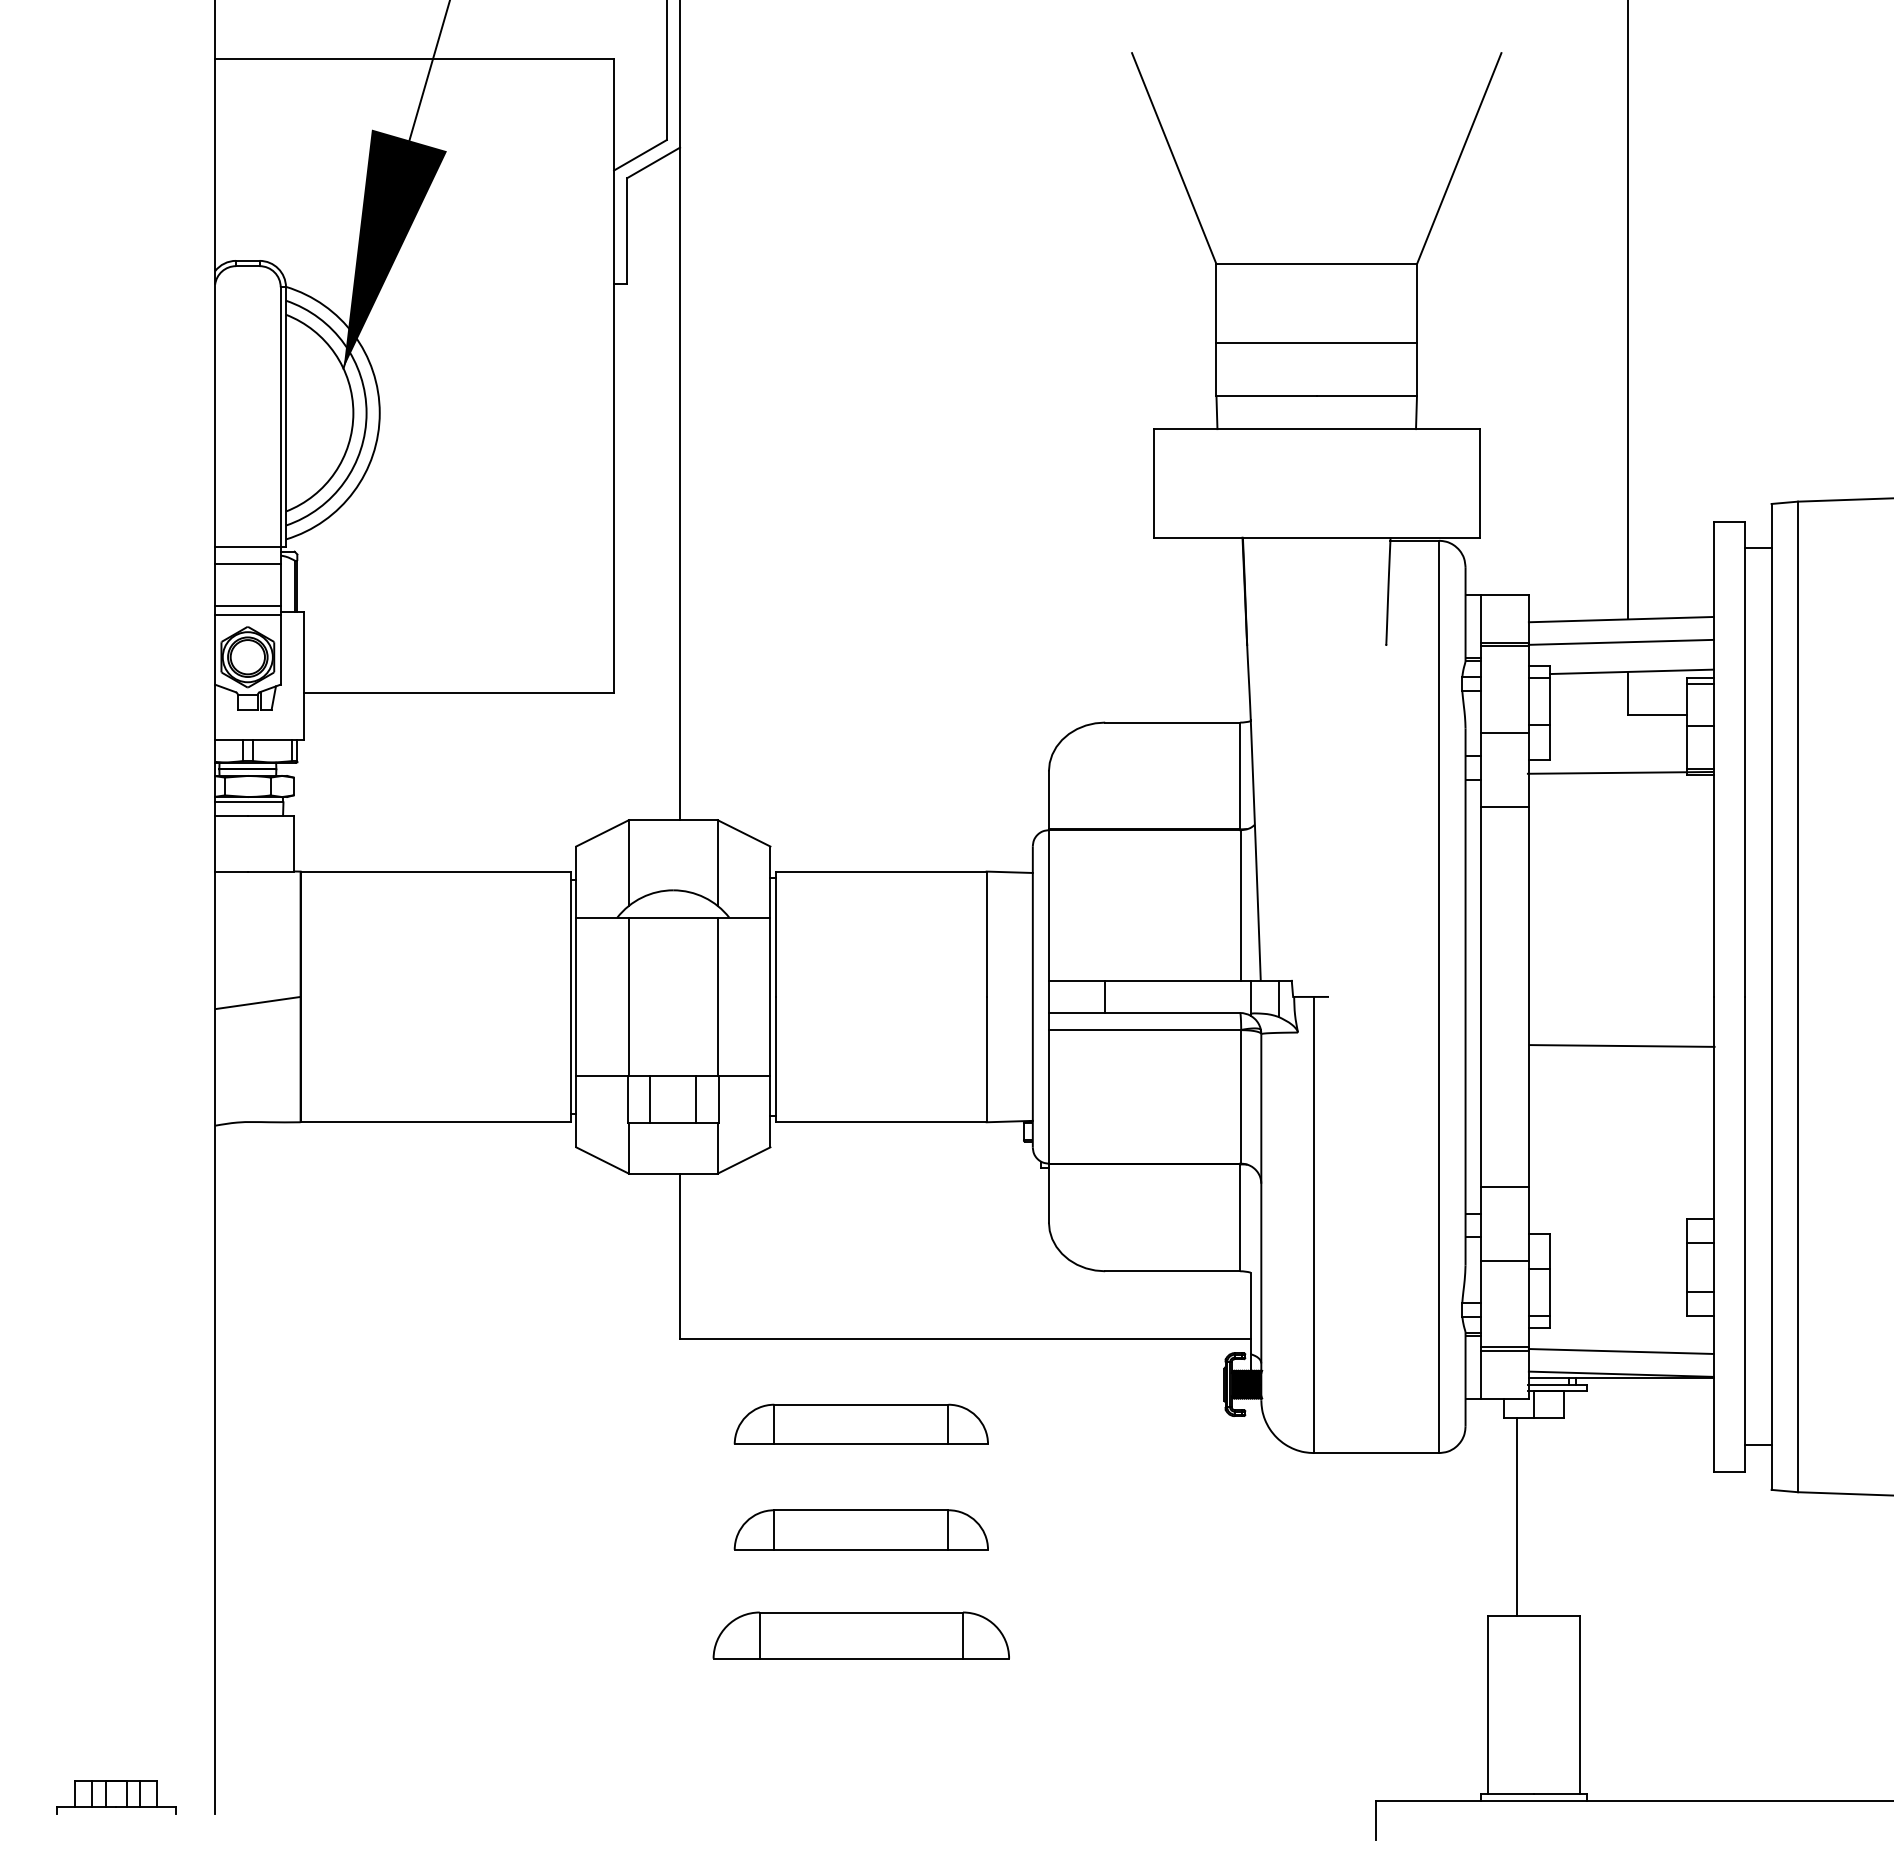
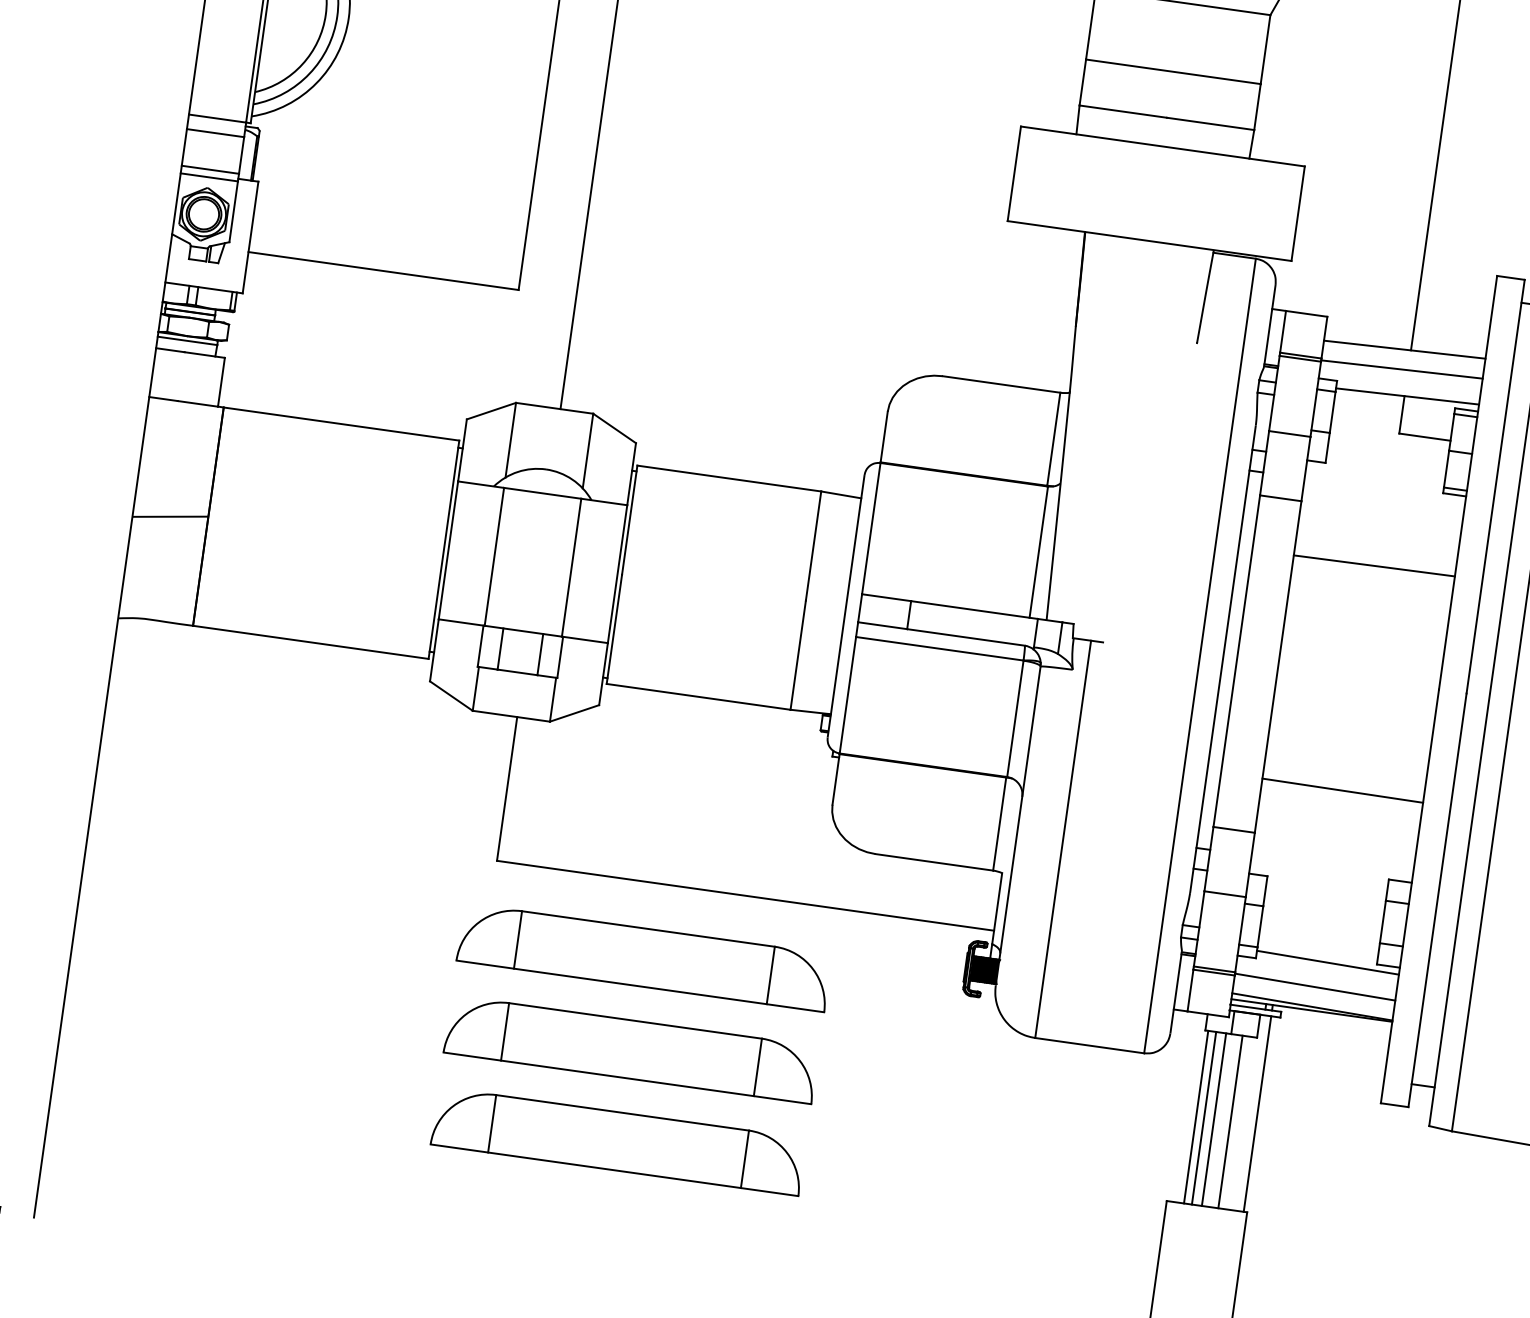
line: (1619, 772) -> (1373, 565), moved
line: (1621, 1045) -> (1342, 790), moved
line: (1631, 1321) -> (1327, 962), added
part: (861, 1424) -> (644, 957), size x1.67
line: (1576, 1503) -> (1257, 1114), added
line: (1507, 1516) -> (1195, 1116), added
line: (1528, 1516) -> (1214, 1119), added
line: (1547, 1516) -> (1230, 1121), added
part: (861, 1529) -> (631, 1049), size x1.67
part: (861, 1635) -> (618, 1141), size x1.43

